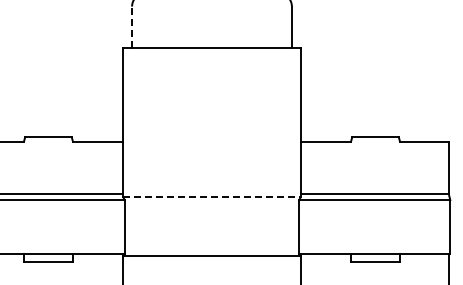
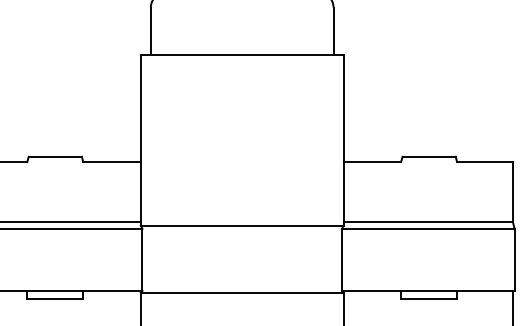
line: (132, 27) -> (151, 31), dashed -> solid
line: (212, 197) -> (242, 225), dashed -> solid

